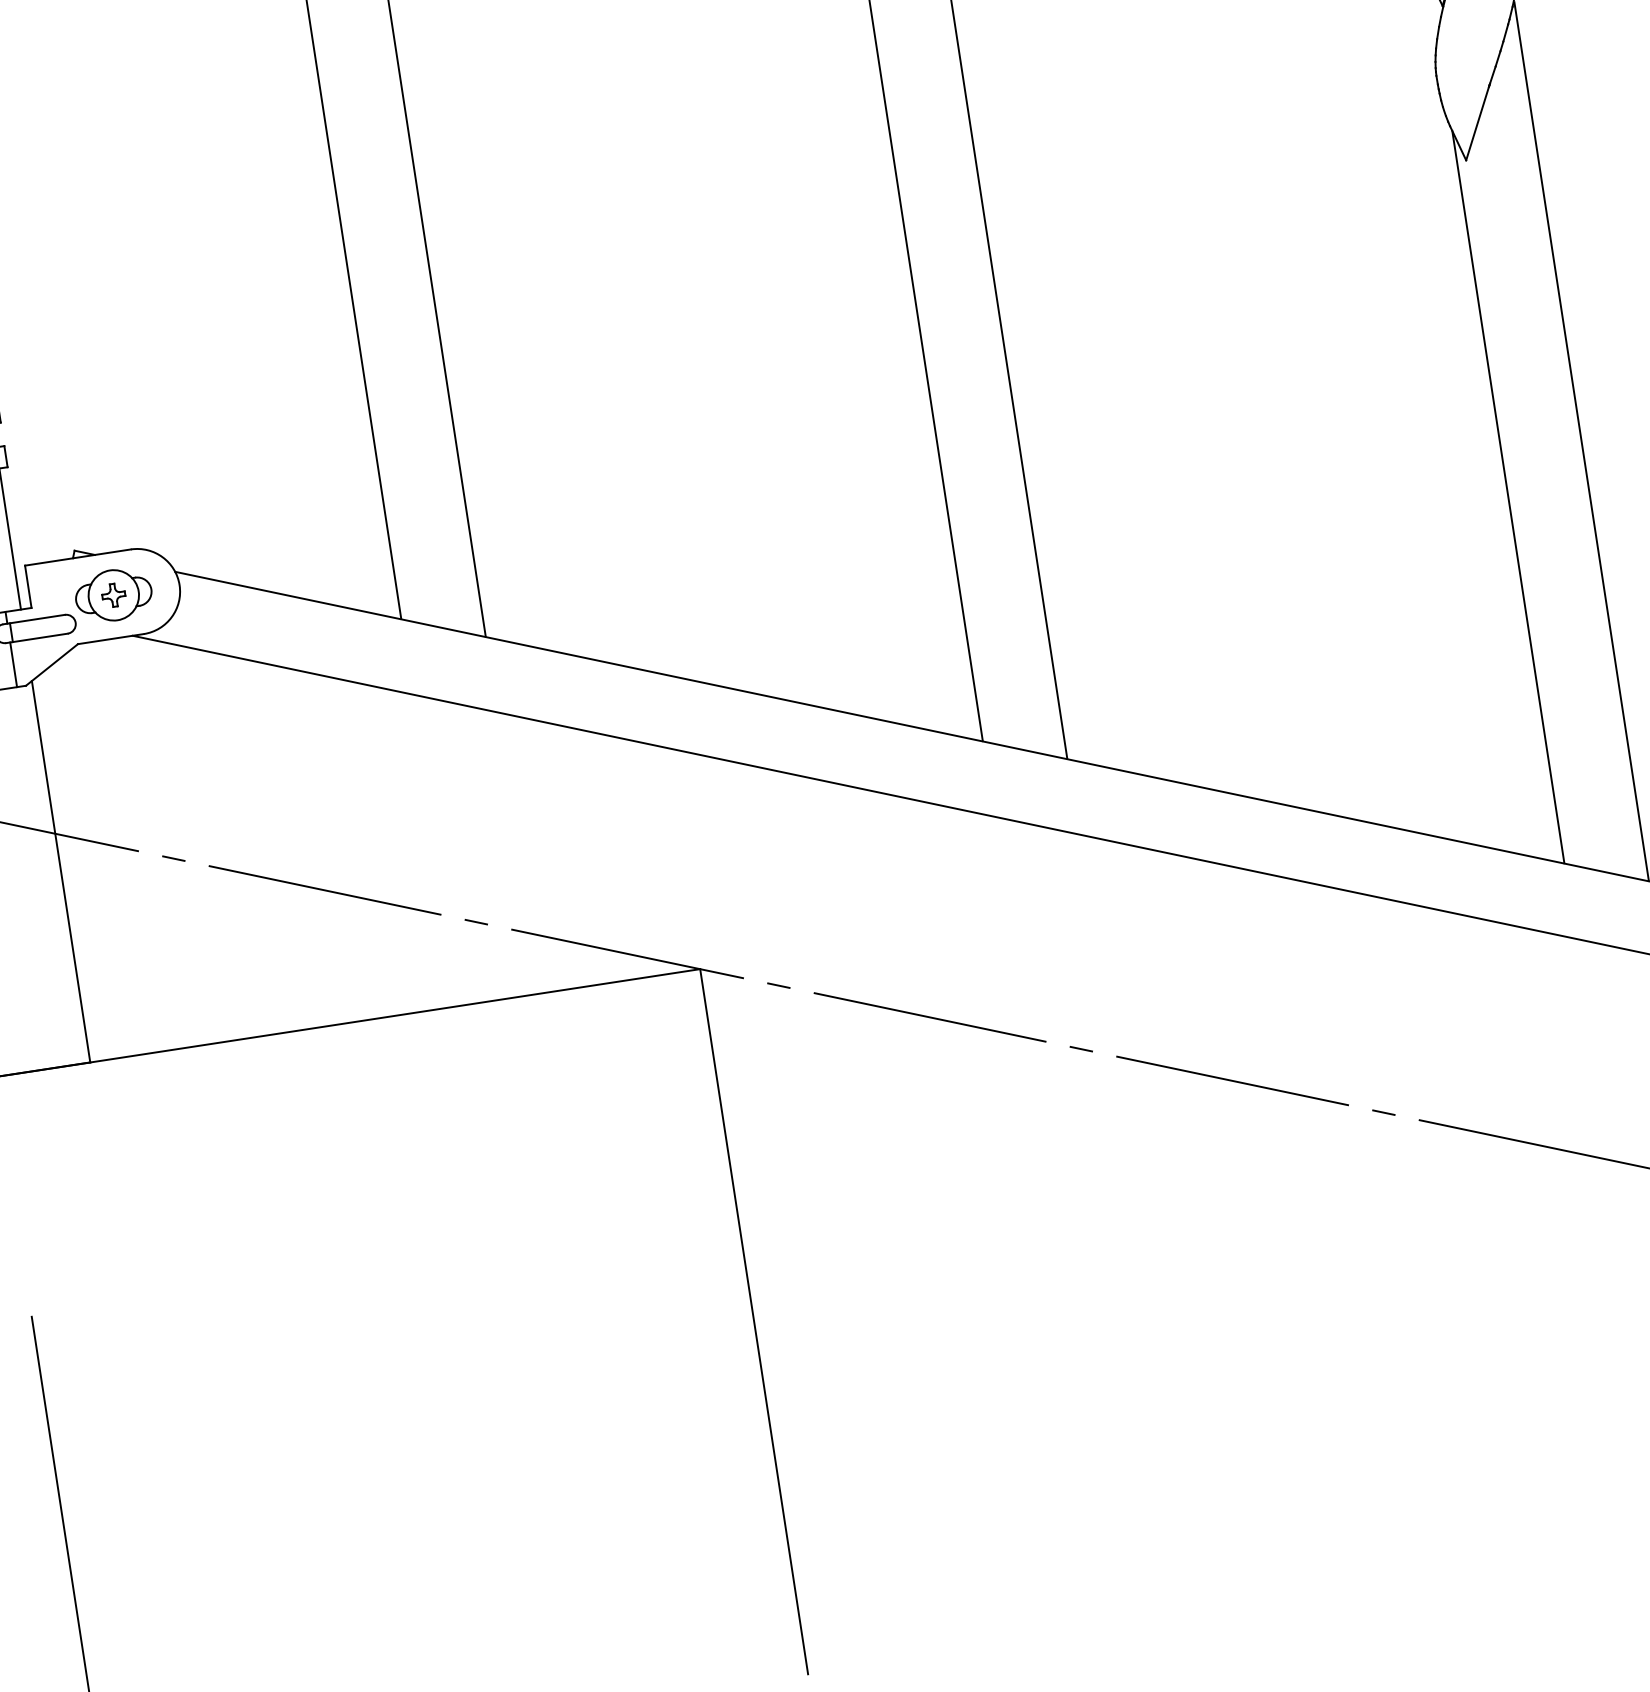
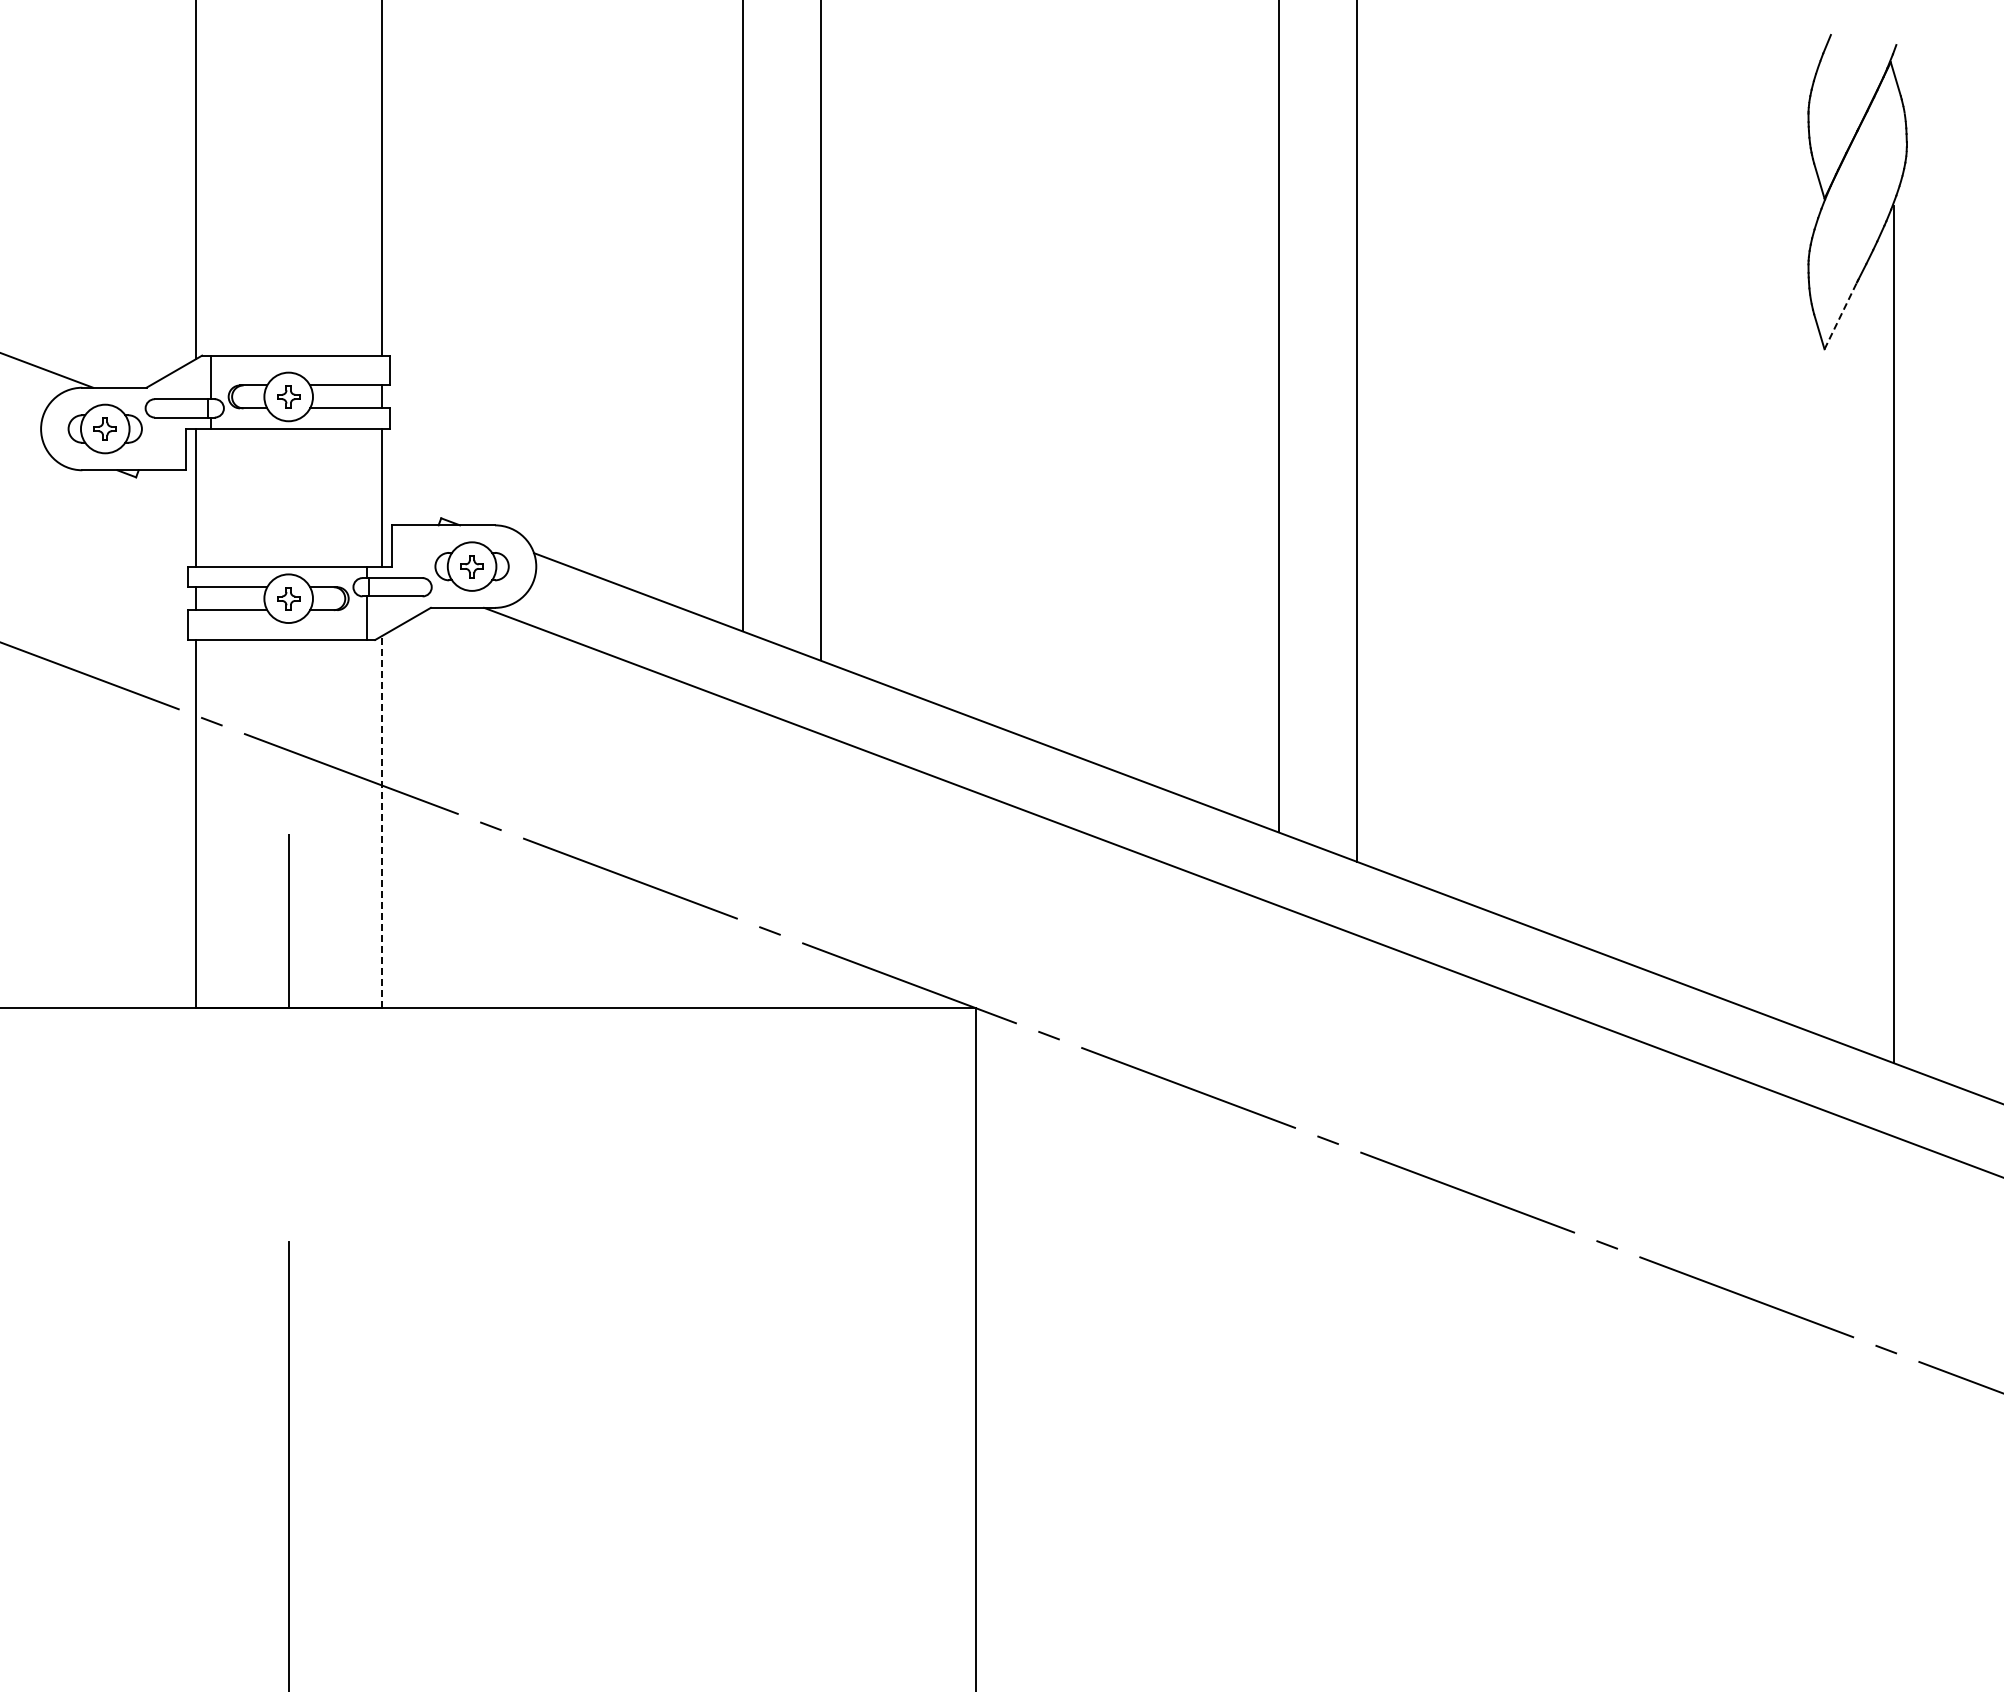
line: (1478, 123) -> (1841, 315), solid -> dashed
line: (1508, 497) -> (1815, 676), removed
line: (60, 870) -> (381, 821), solid -> dashed

